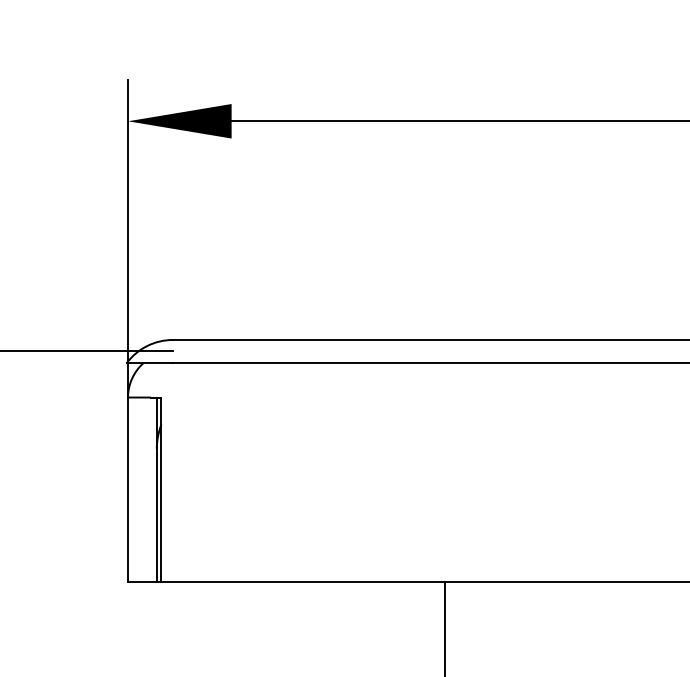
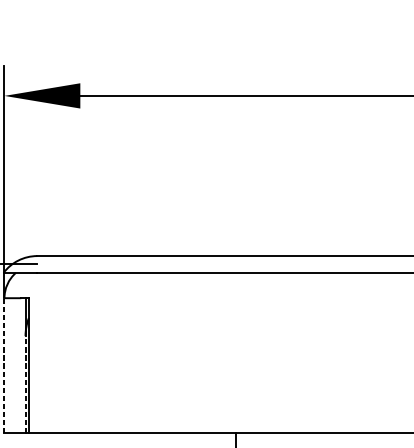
line: (128, 489) -> (4, 365), solid -> dashed
line: (156, 515) -> (25, 384), solid -> dashed

